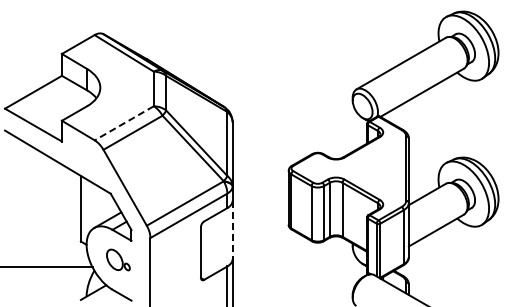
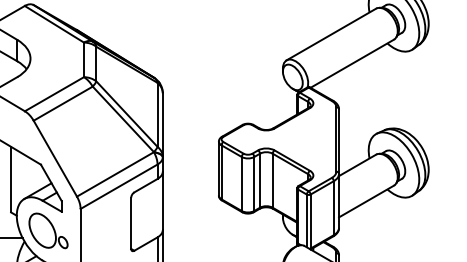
line: (123, 123) -> (53, 94), dashed -> solid
line: (232, 230) -> (162, 201), dashed -> solid
part: (118, 259) -> (48, 230), size x1.67

